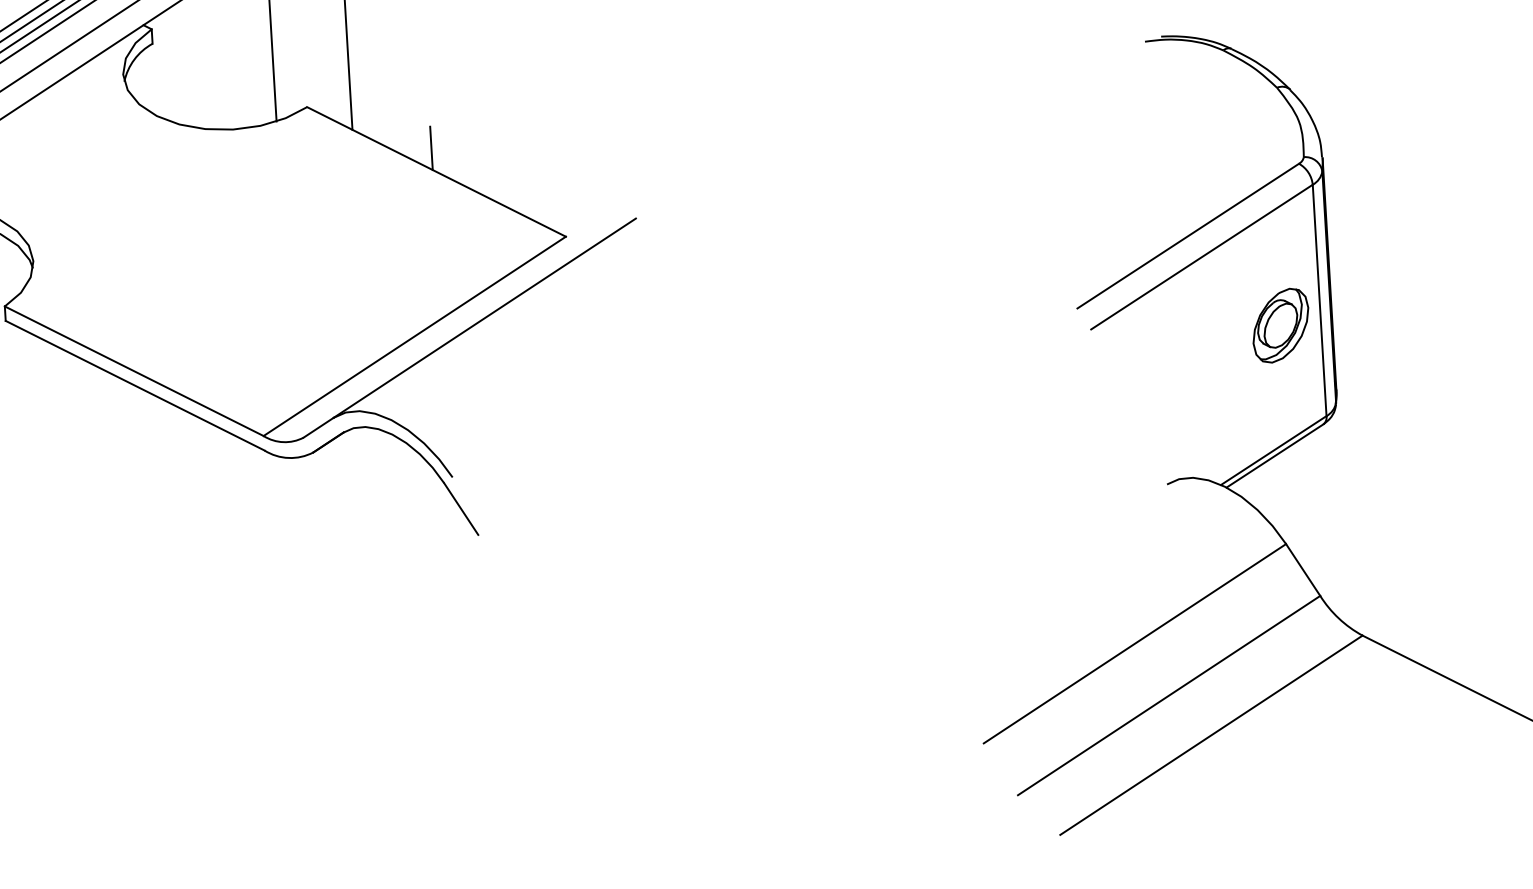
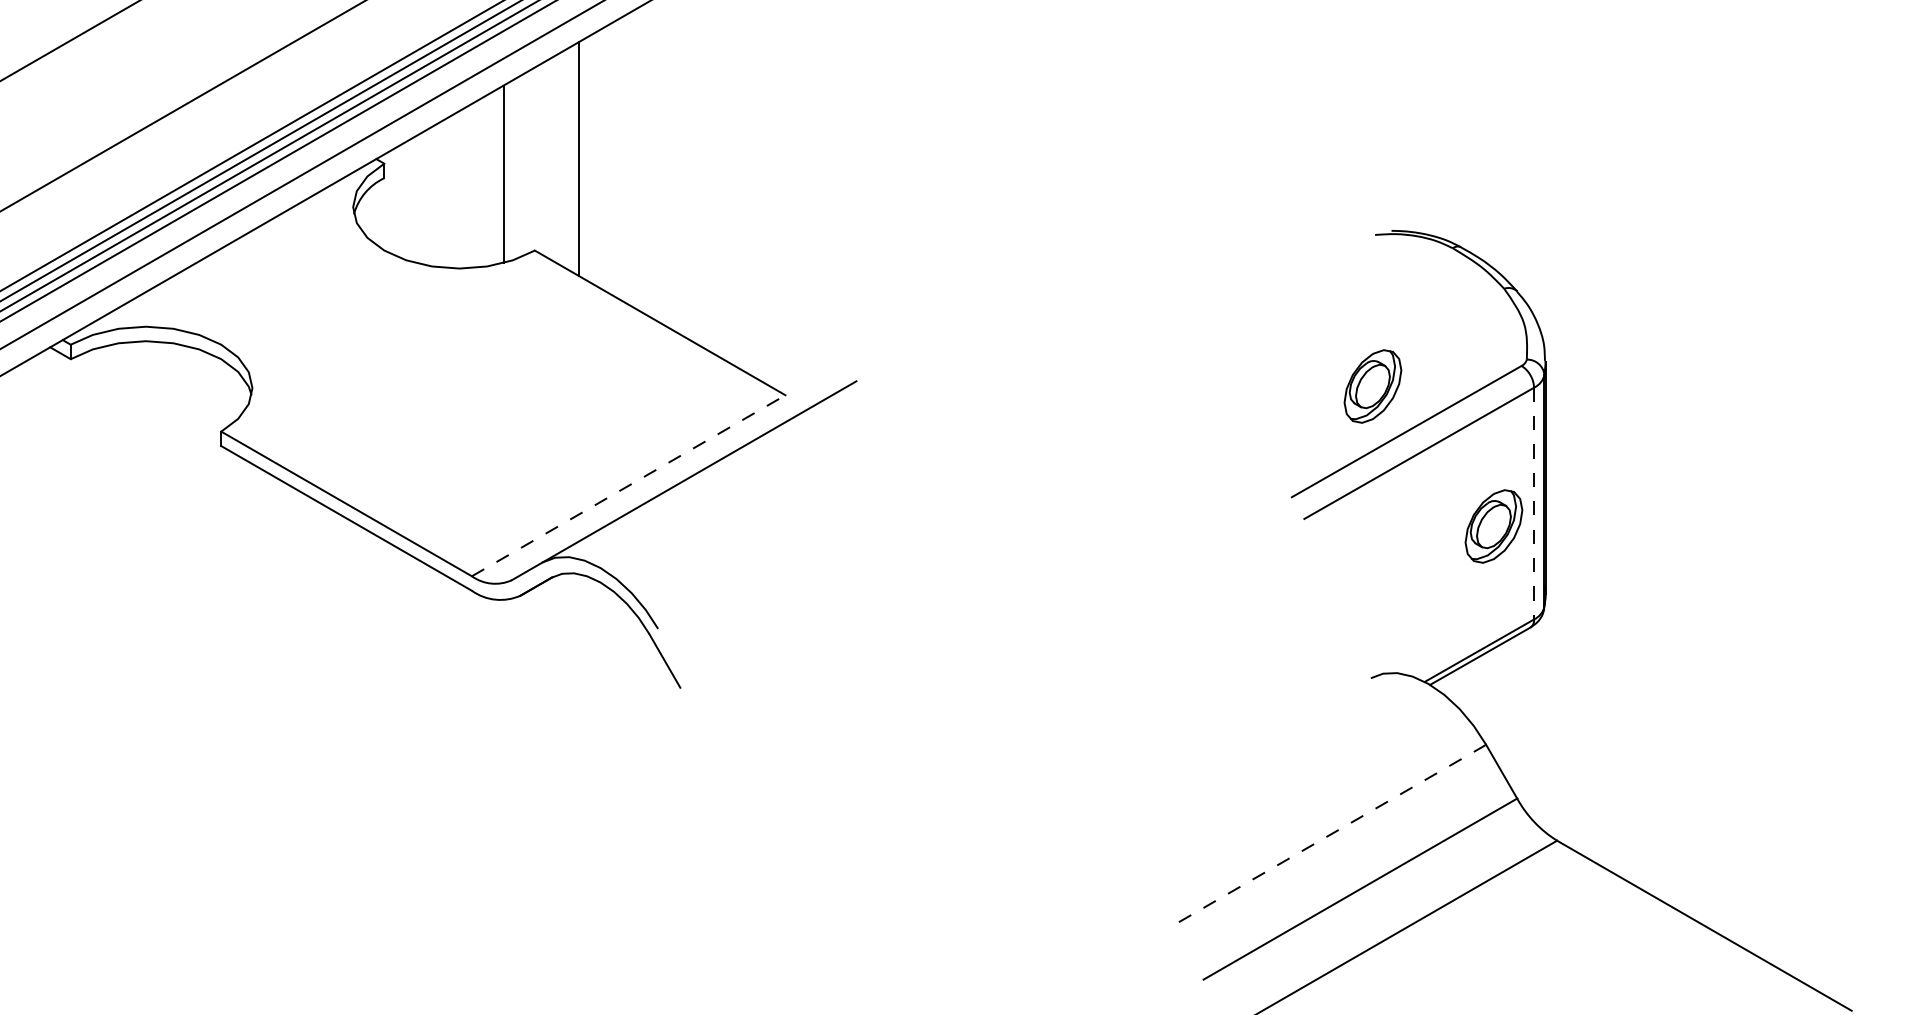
line: (431, 147) -> (656, 298), removed
part: (1151, 193) -> (1372, 386), added
line: (1320, 300) -> (1534, 503), solid -> dashed
line: (415, 336) -> (629, 485), solid -> dashed
line: (1134, 643) -> (1328, 835), solid -> dashed

